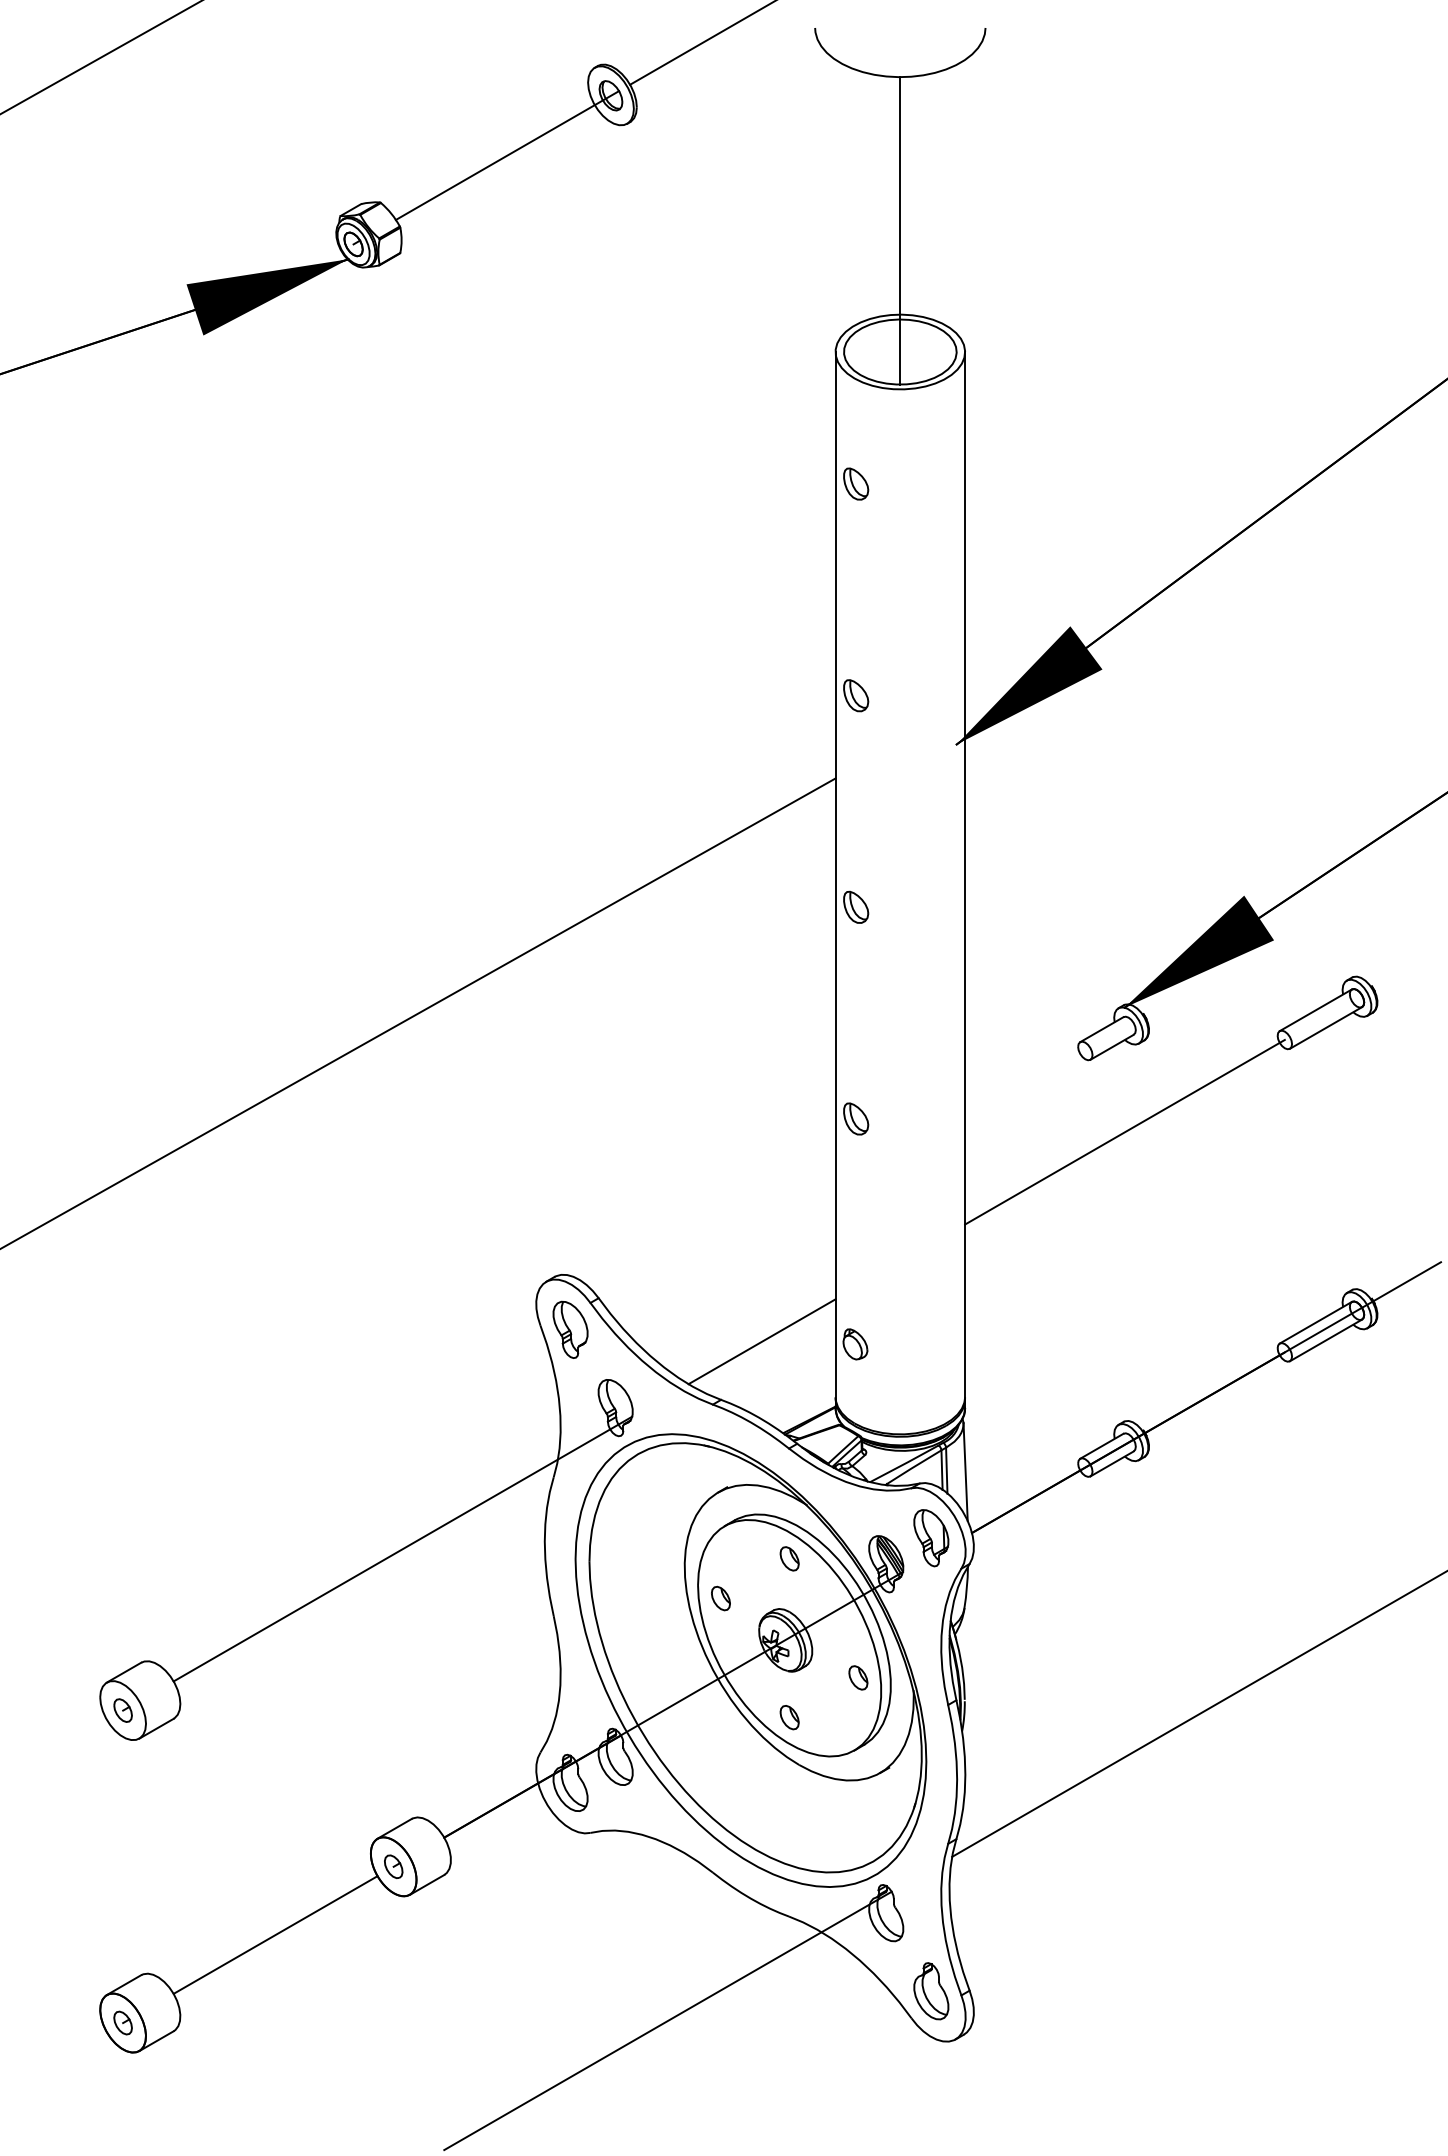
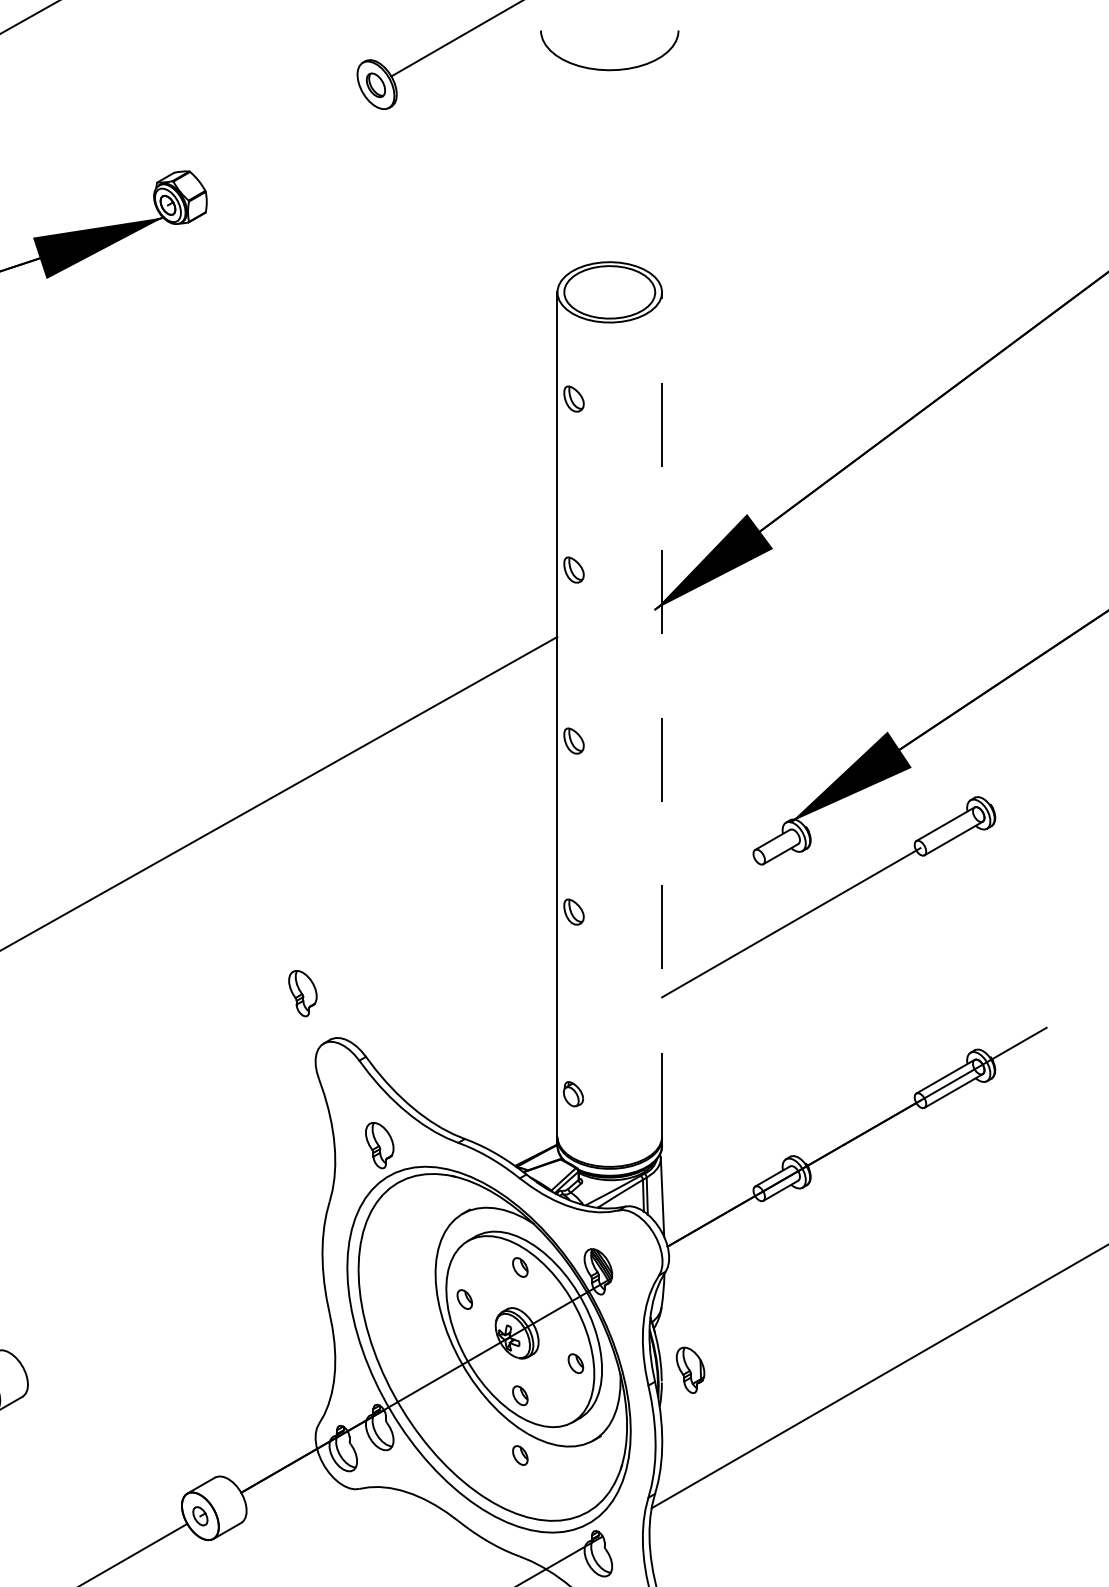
line: (507, 155) -> (292, 133), removed
line: (900, 230) -> (609, 194), removed
line: (965, 874) -> (662, 714), solid -> dashed
part: (570, 1329) -> (302, 993), moved
line: (761, 1341) -> (497, 1091), removed
part: (931, 1538) -> (690, 1370), moved
line: (402, 1548) -> (207, 1259), removed
part: (789, 1791) -> (520, 1455), added

